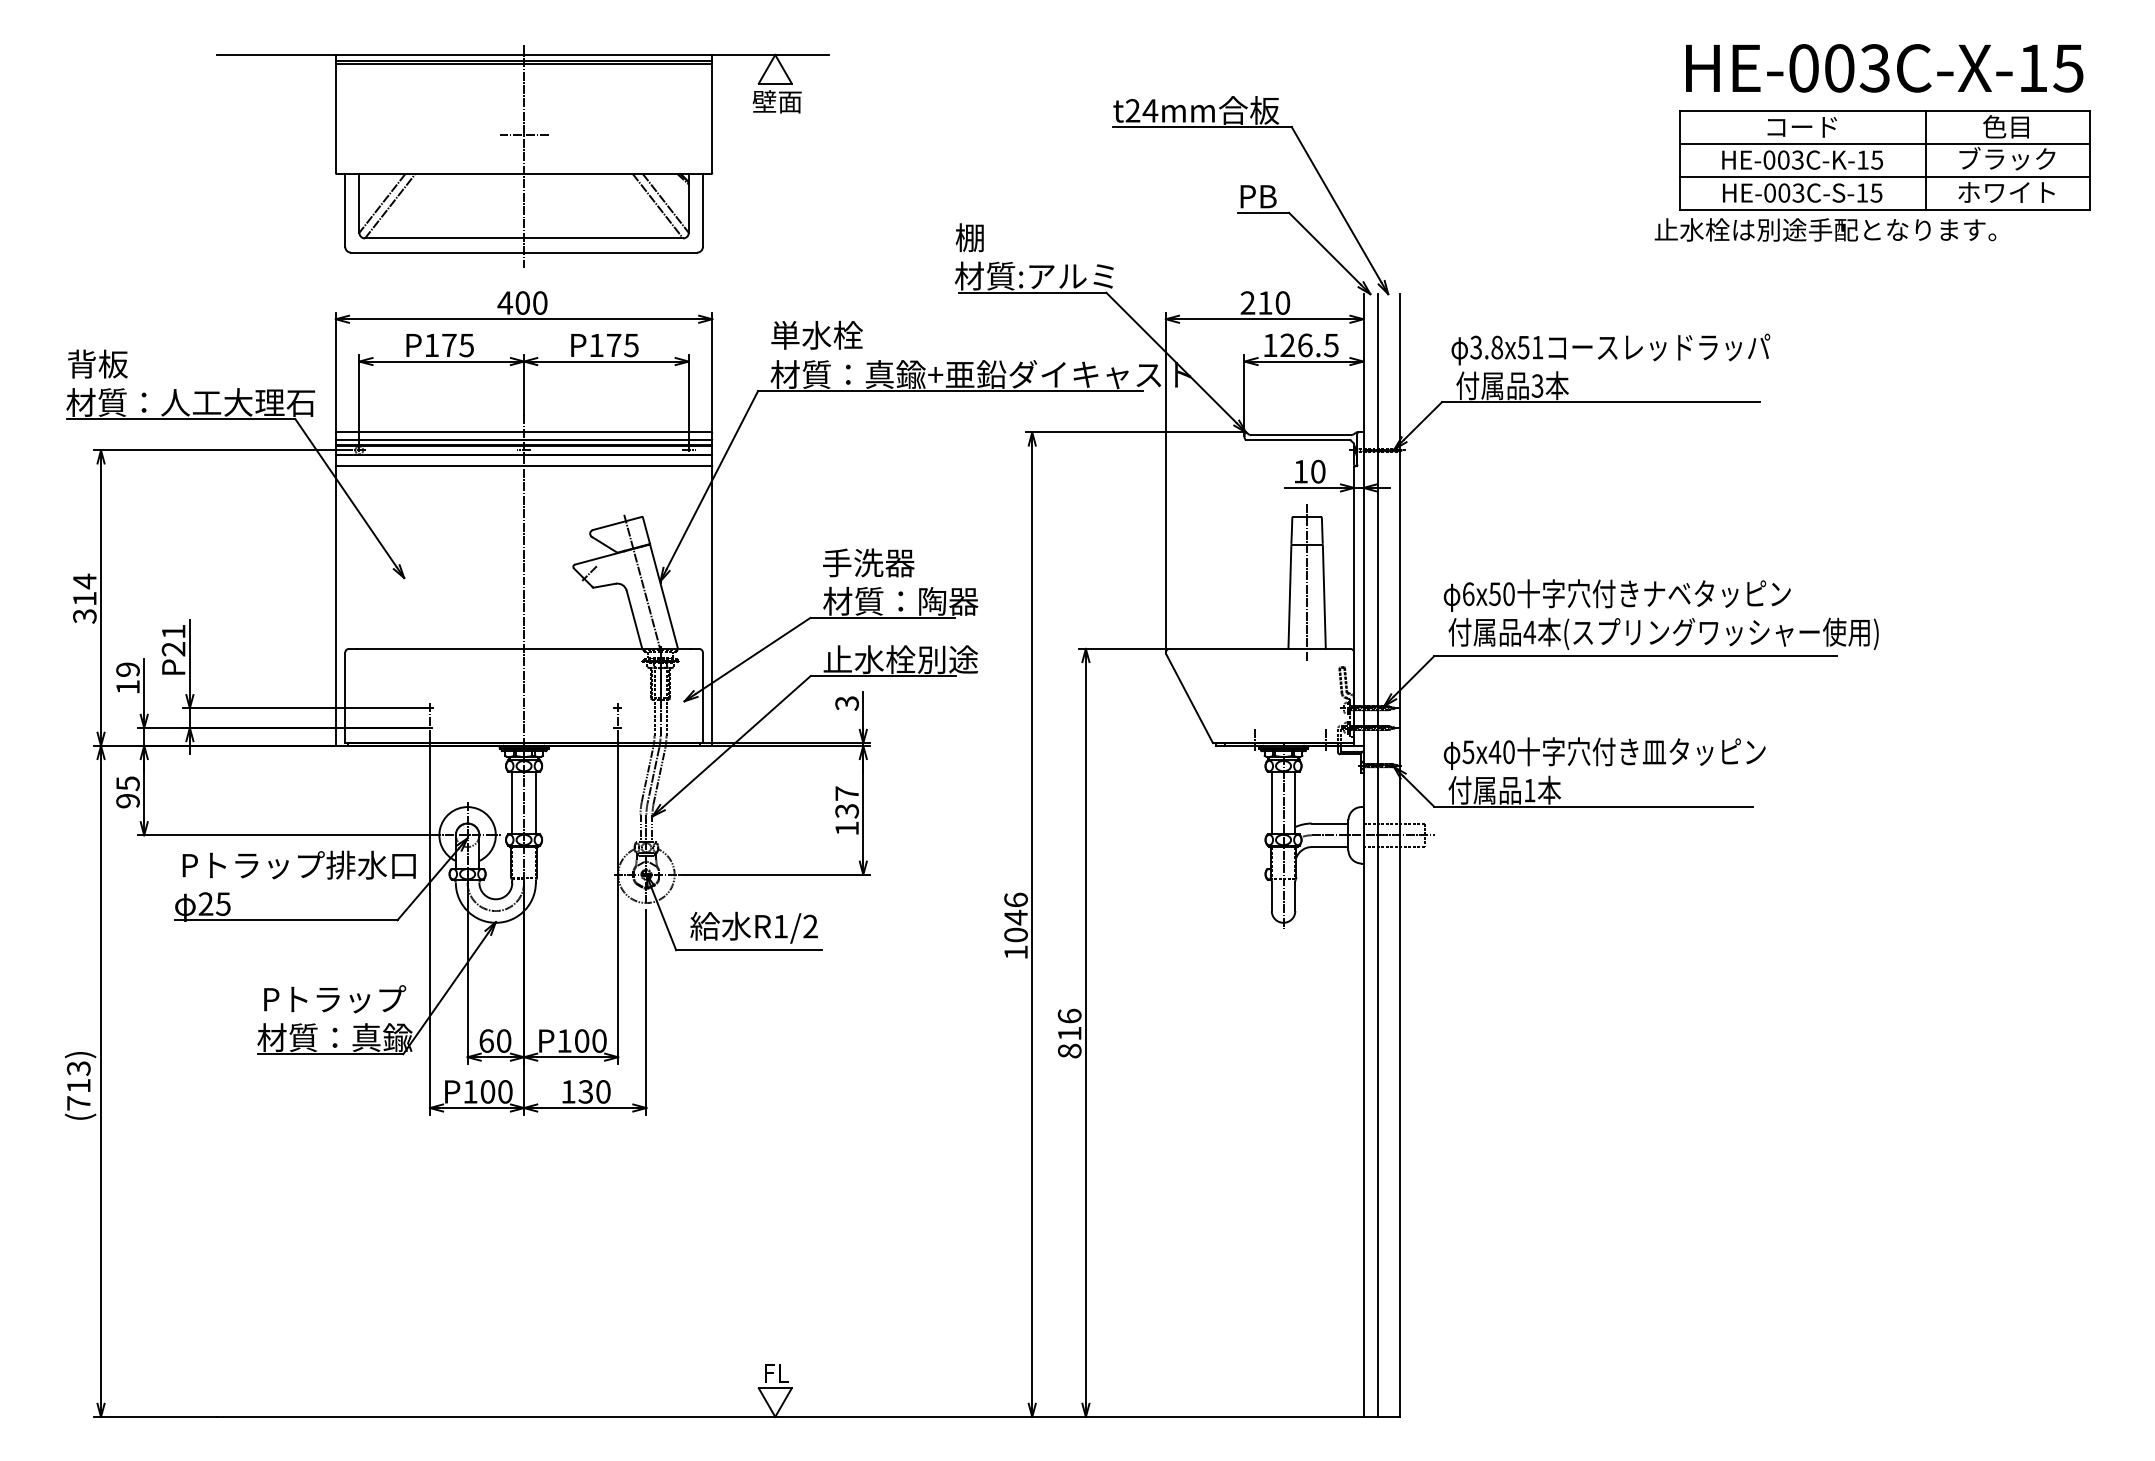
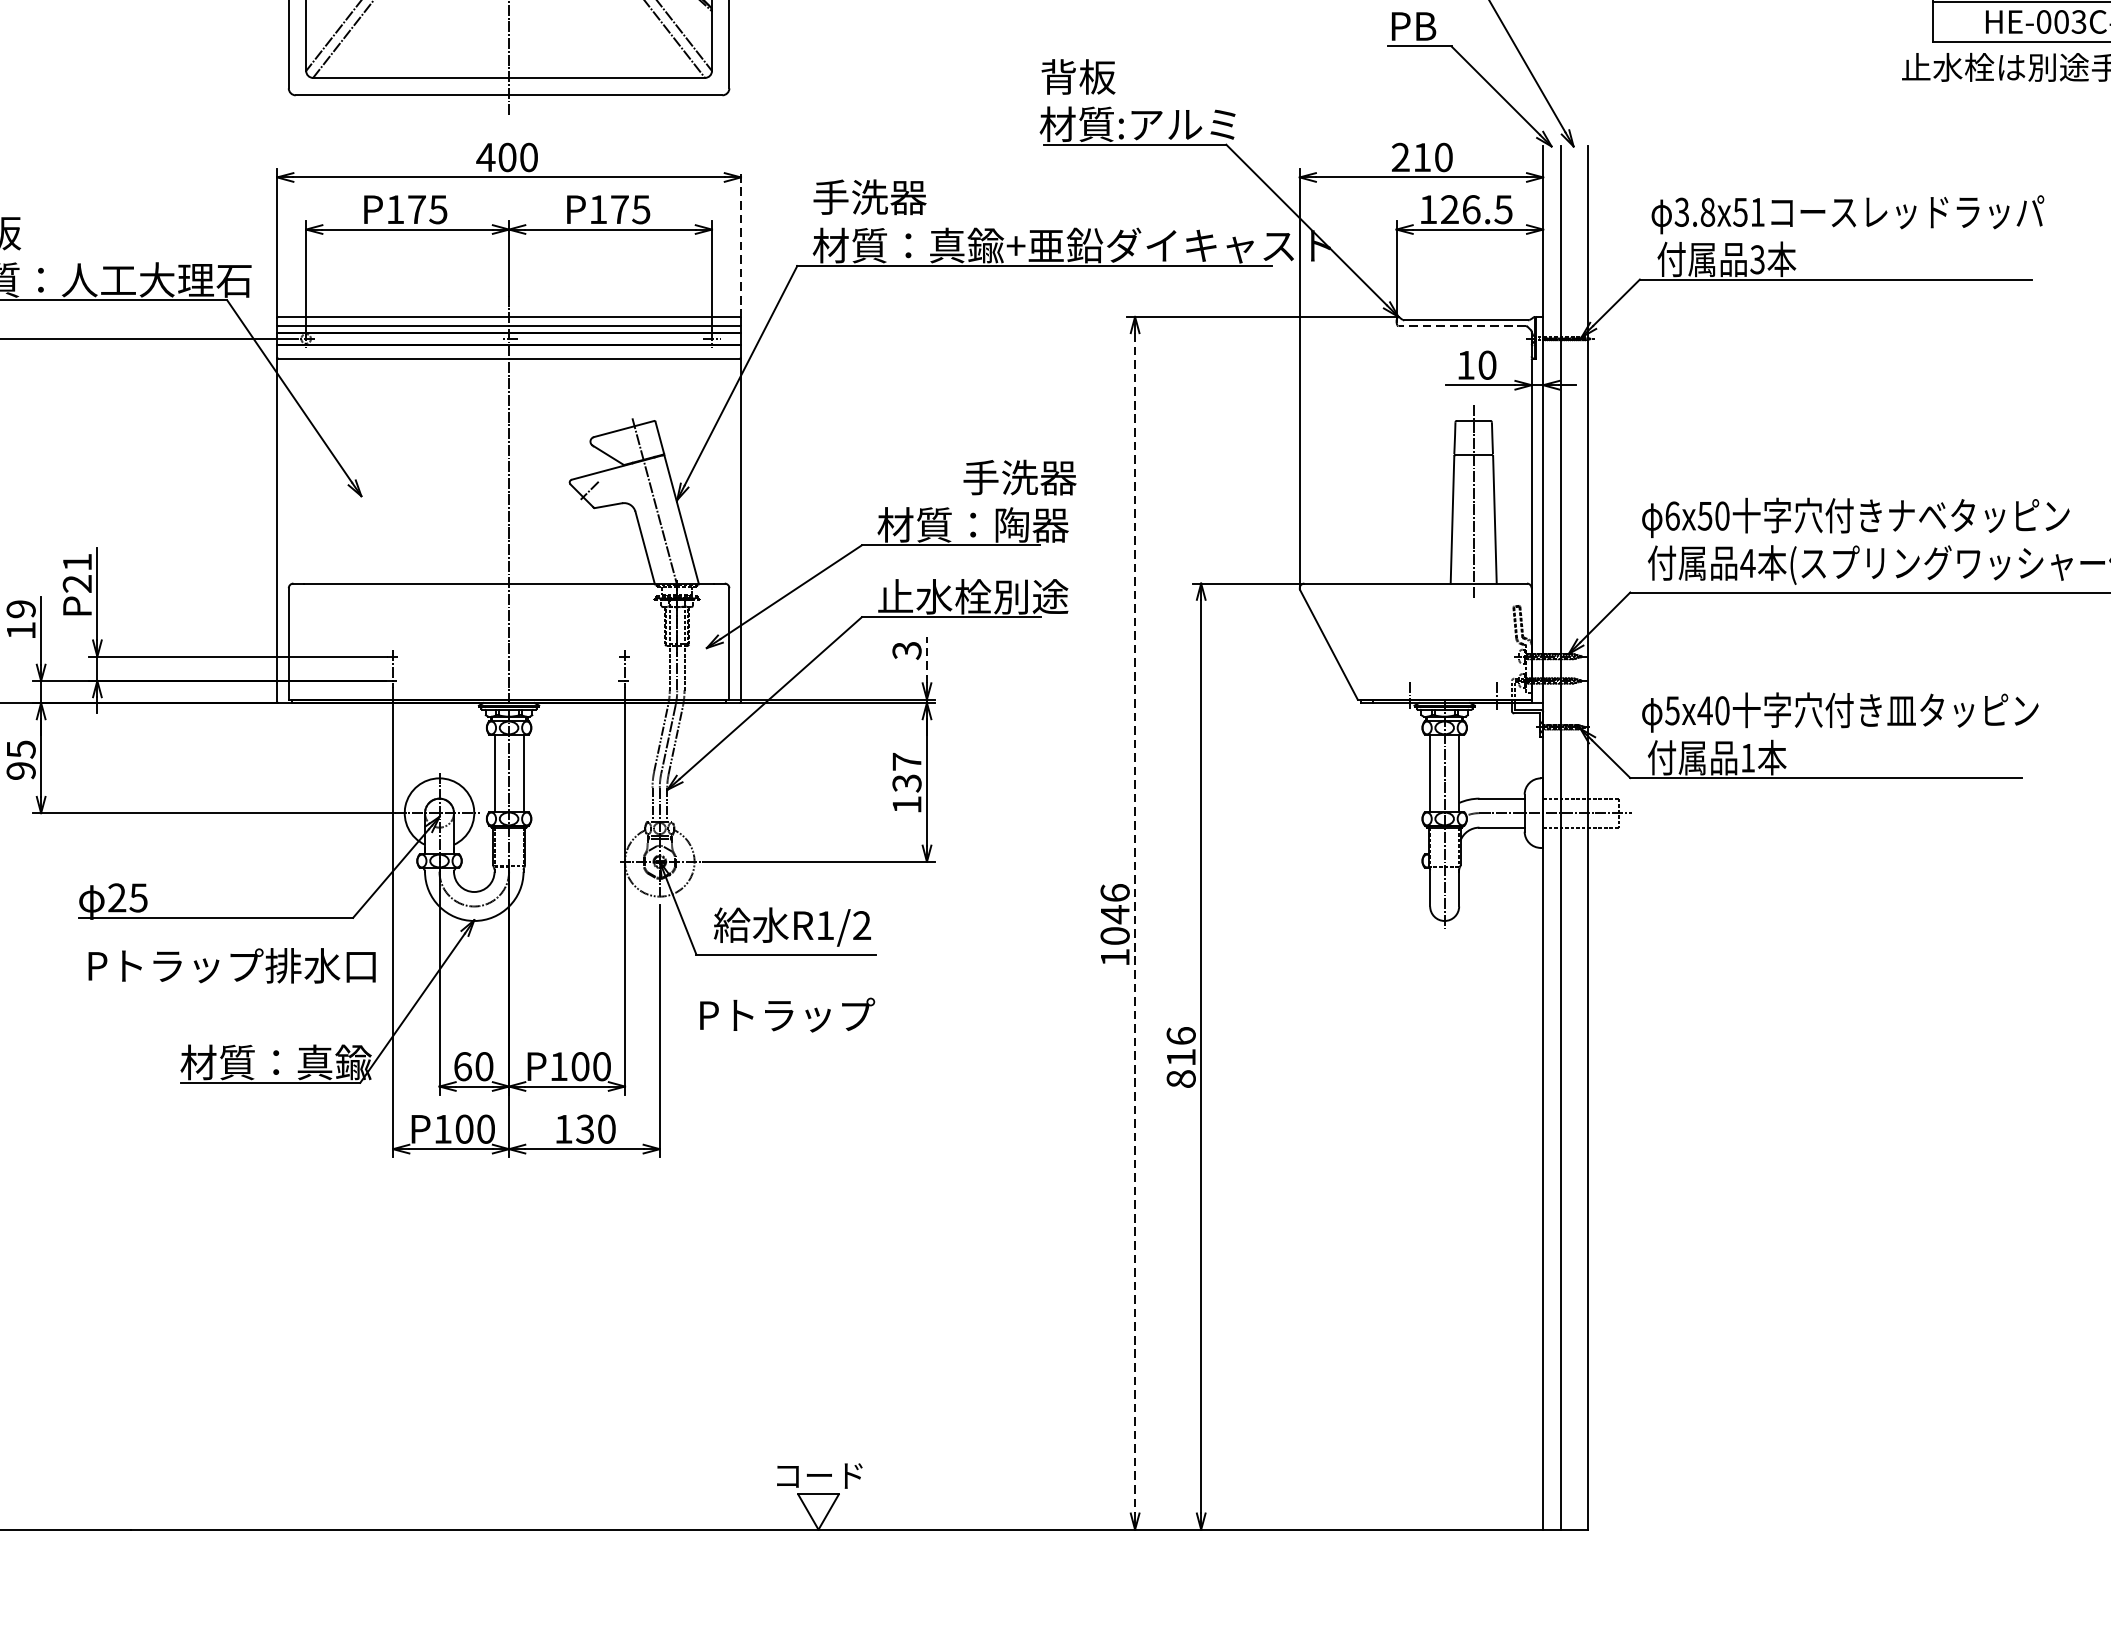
text: (985, 237) -> (1077, 76), 棚 -> 背板
text: (816, 334) -> (869, 196), 単水栓 -> 手洗器
line: (712, 372) -> (741, 243), solid -> dashed
line: (1297, 439) -> (1461, 325), solid -> dashed
text: (868, 562) -> (1019, 477), moved
line: (863, 711) -> (927, 660), solid -> dashed
text: (298, 864) -> (231, 964), moved
line: (1032, 925) -> (1135, 924), solid -> dashed
text: (335, 999) -> (788, 1015), moved
text: (775, 1373) -> (818, 1476), FL -> コード

